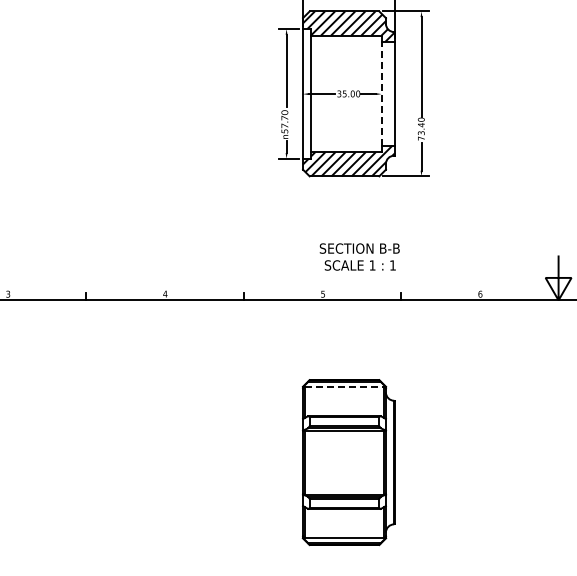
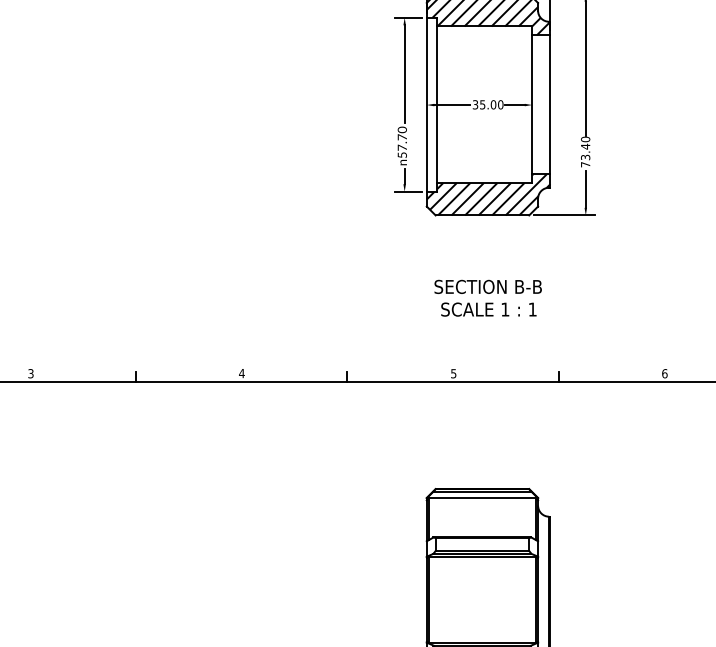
line: (381, 93) -> (532, 104), dashed -> solid
text: (359, 256) -> (487, 297), moved
line: (344, 387) -> (482, 498), dashed -> solid

